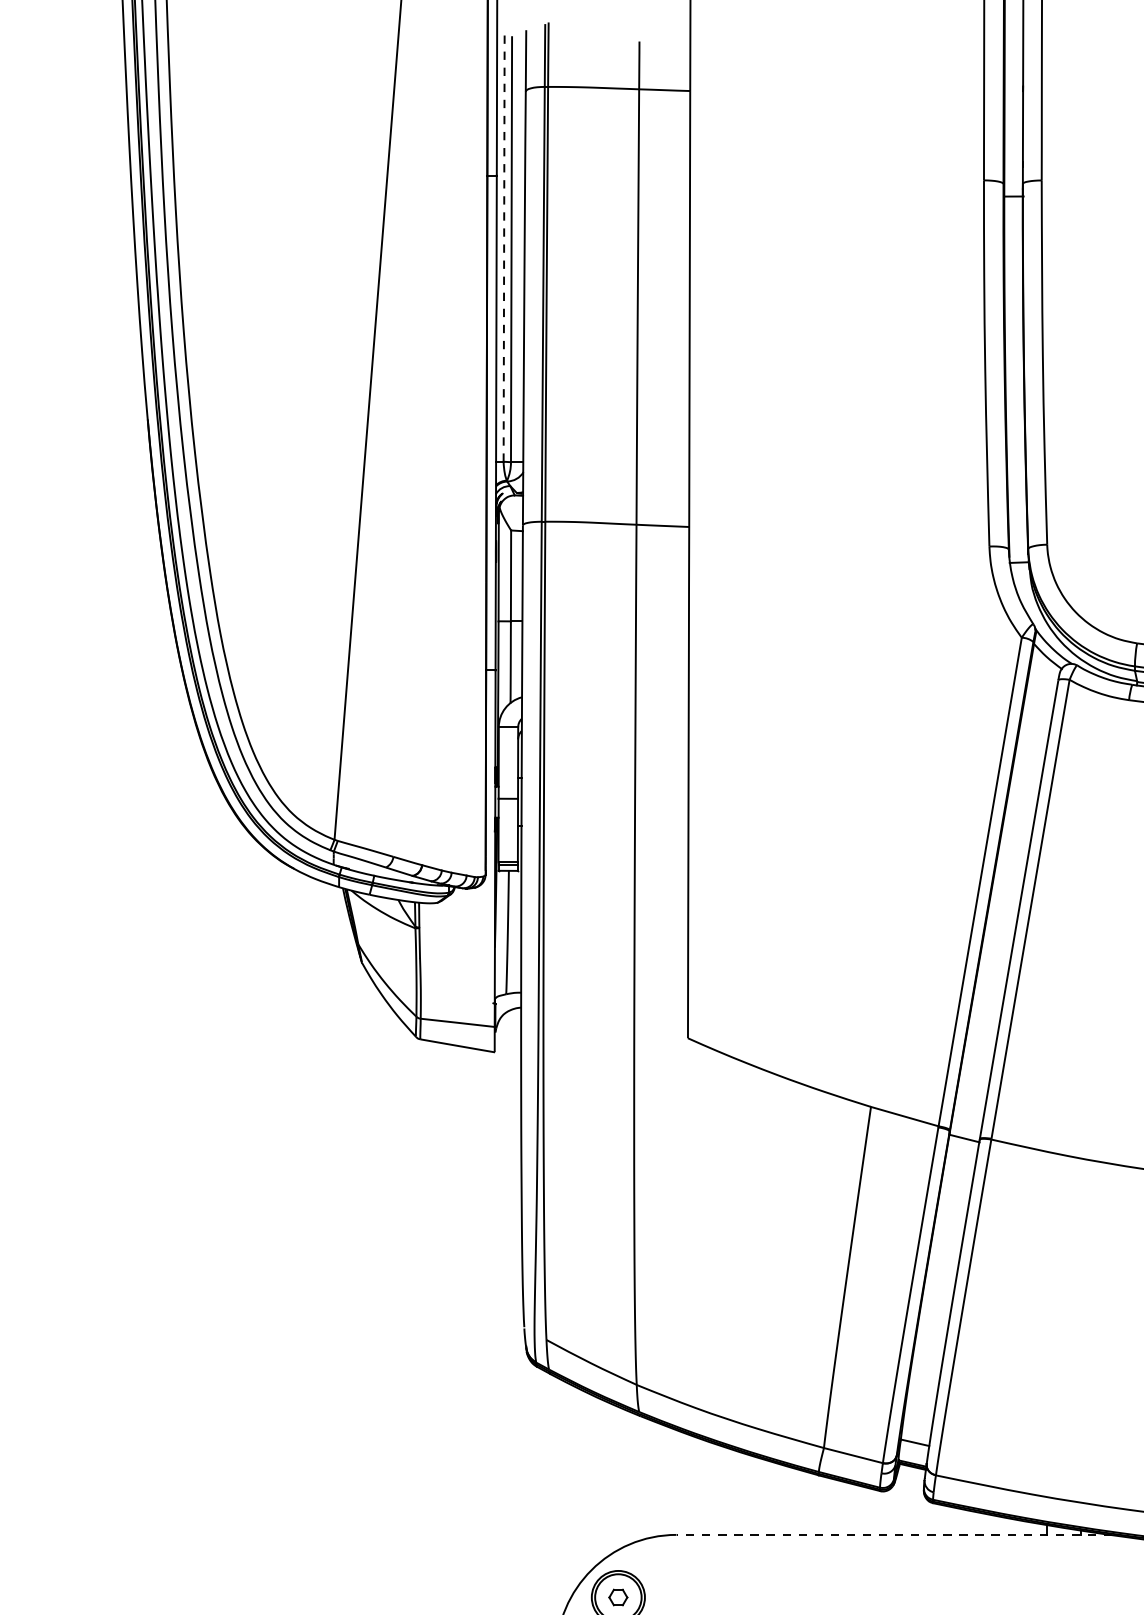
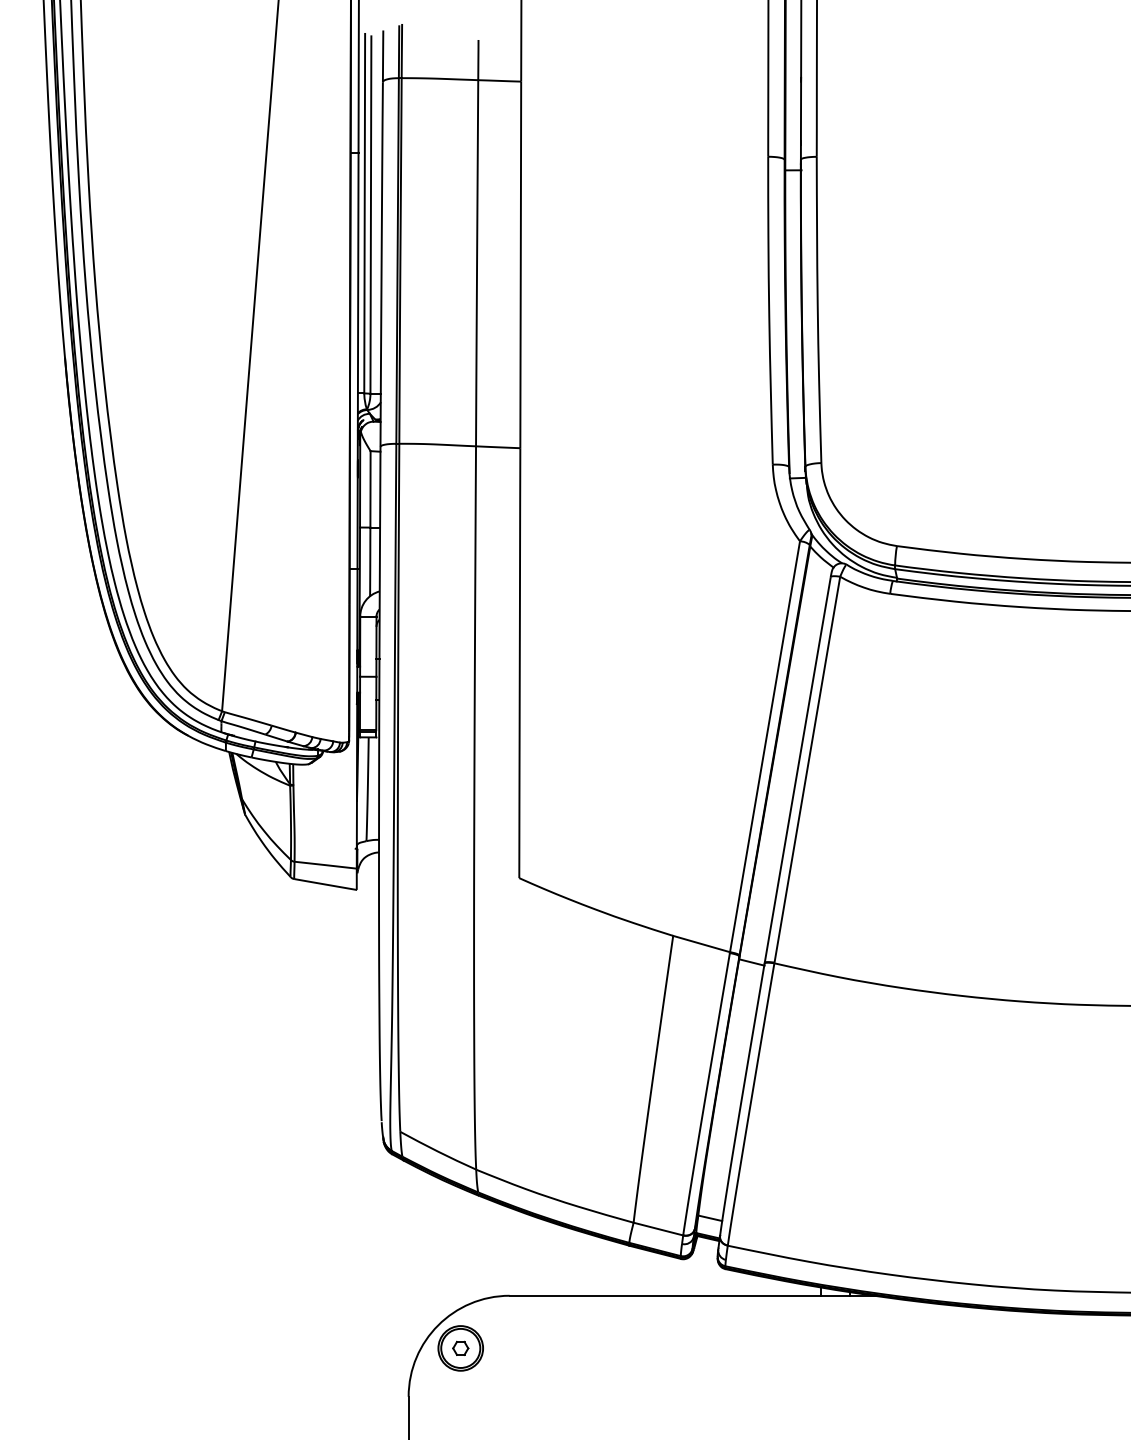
line: (503, 247) -> (364, 213), dashed -> solid
line: (893, 1534) -> (692, 1295), dashed -> solid

